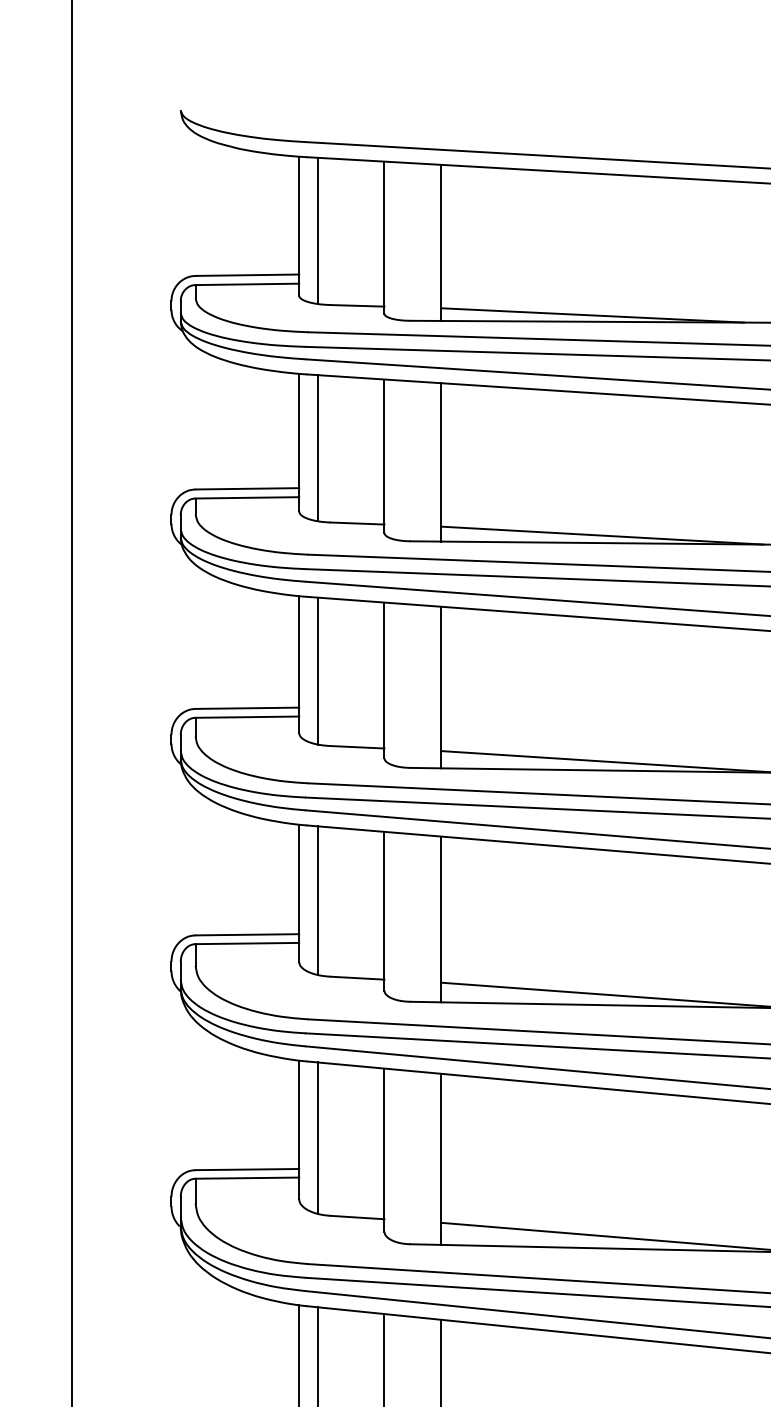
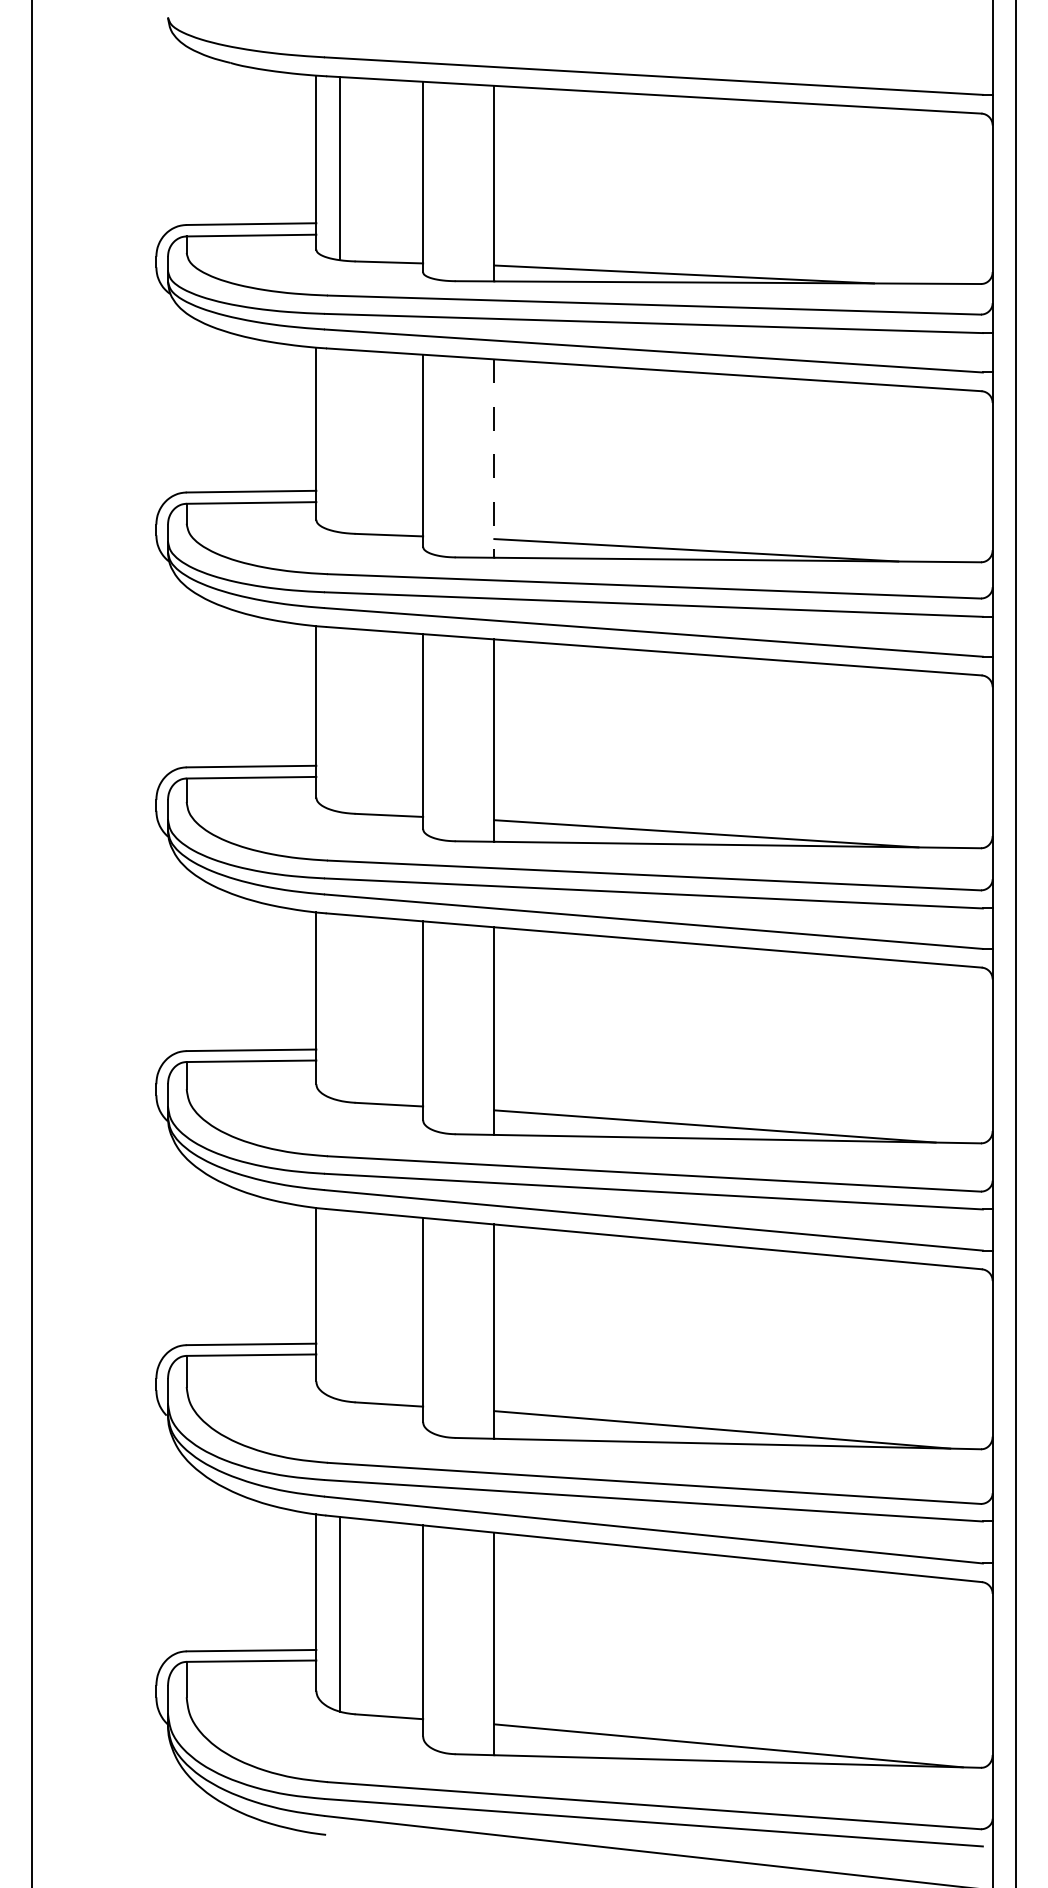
line: (318, 447) -> (340, 440), removed
line: (441, 463) -> (494, 459), solid -> dashed
line: (318, 671) -> (340, 720), removed
line: (318, 900) -> (340, 1007), removed
line: (318, 1138) -> (340, 1305), removed

